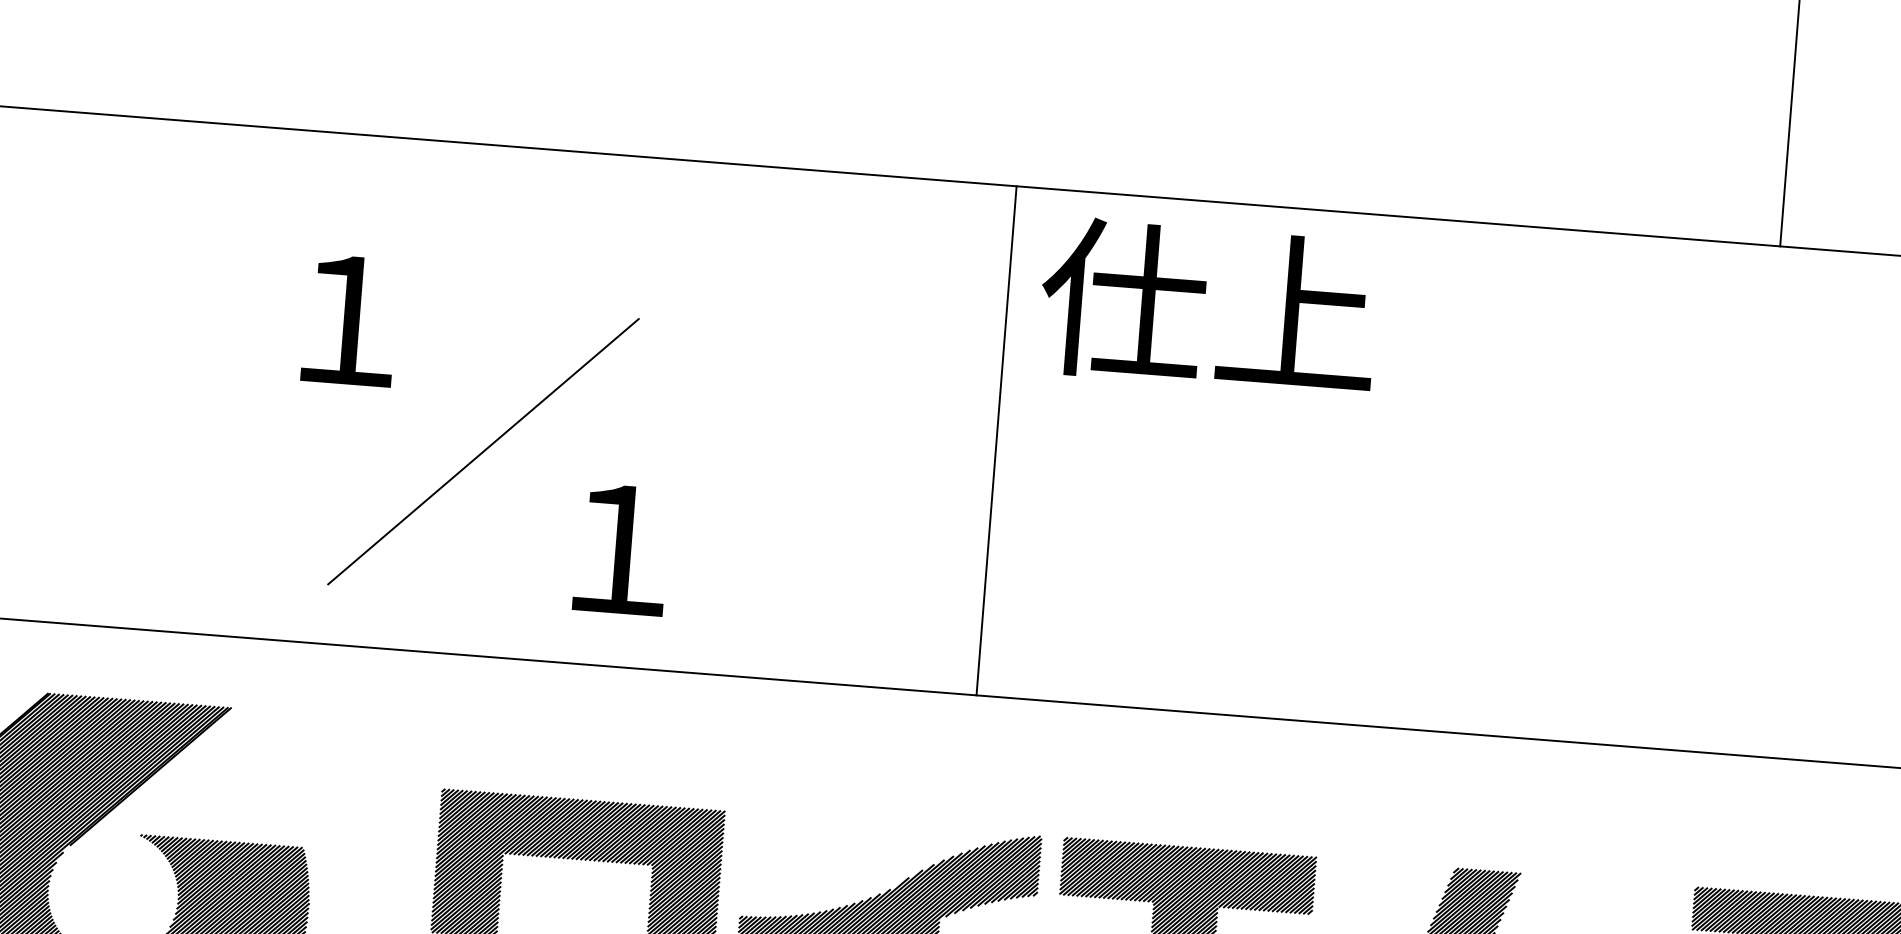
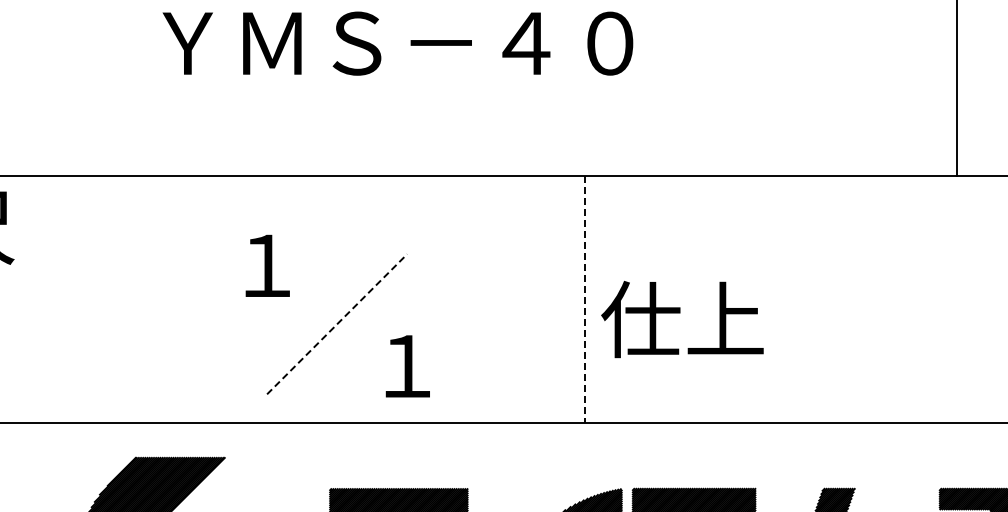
text: (1208, 306) -> (682, 319), moved
line: (995, 440) -> (584, 299), solid -> dashed
line: (484, 450) -> (337, 323), solid -> dashed

